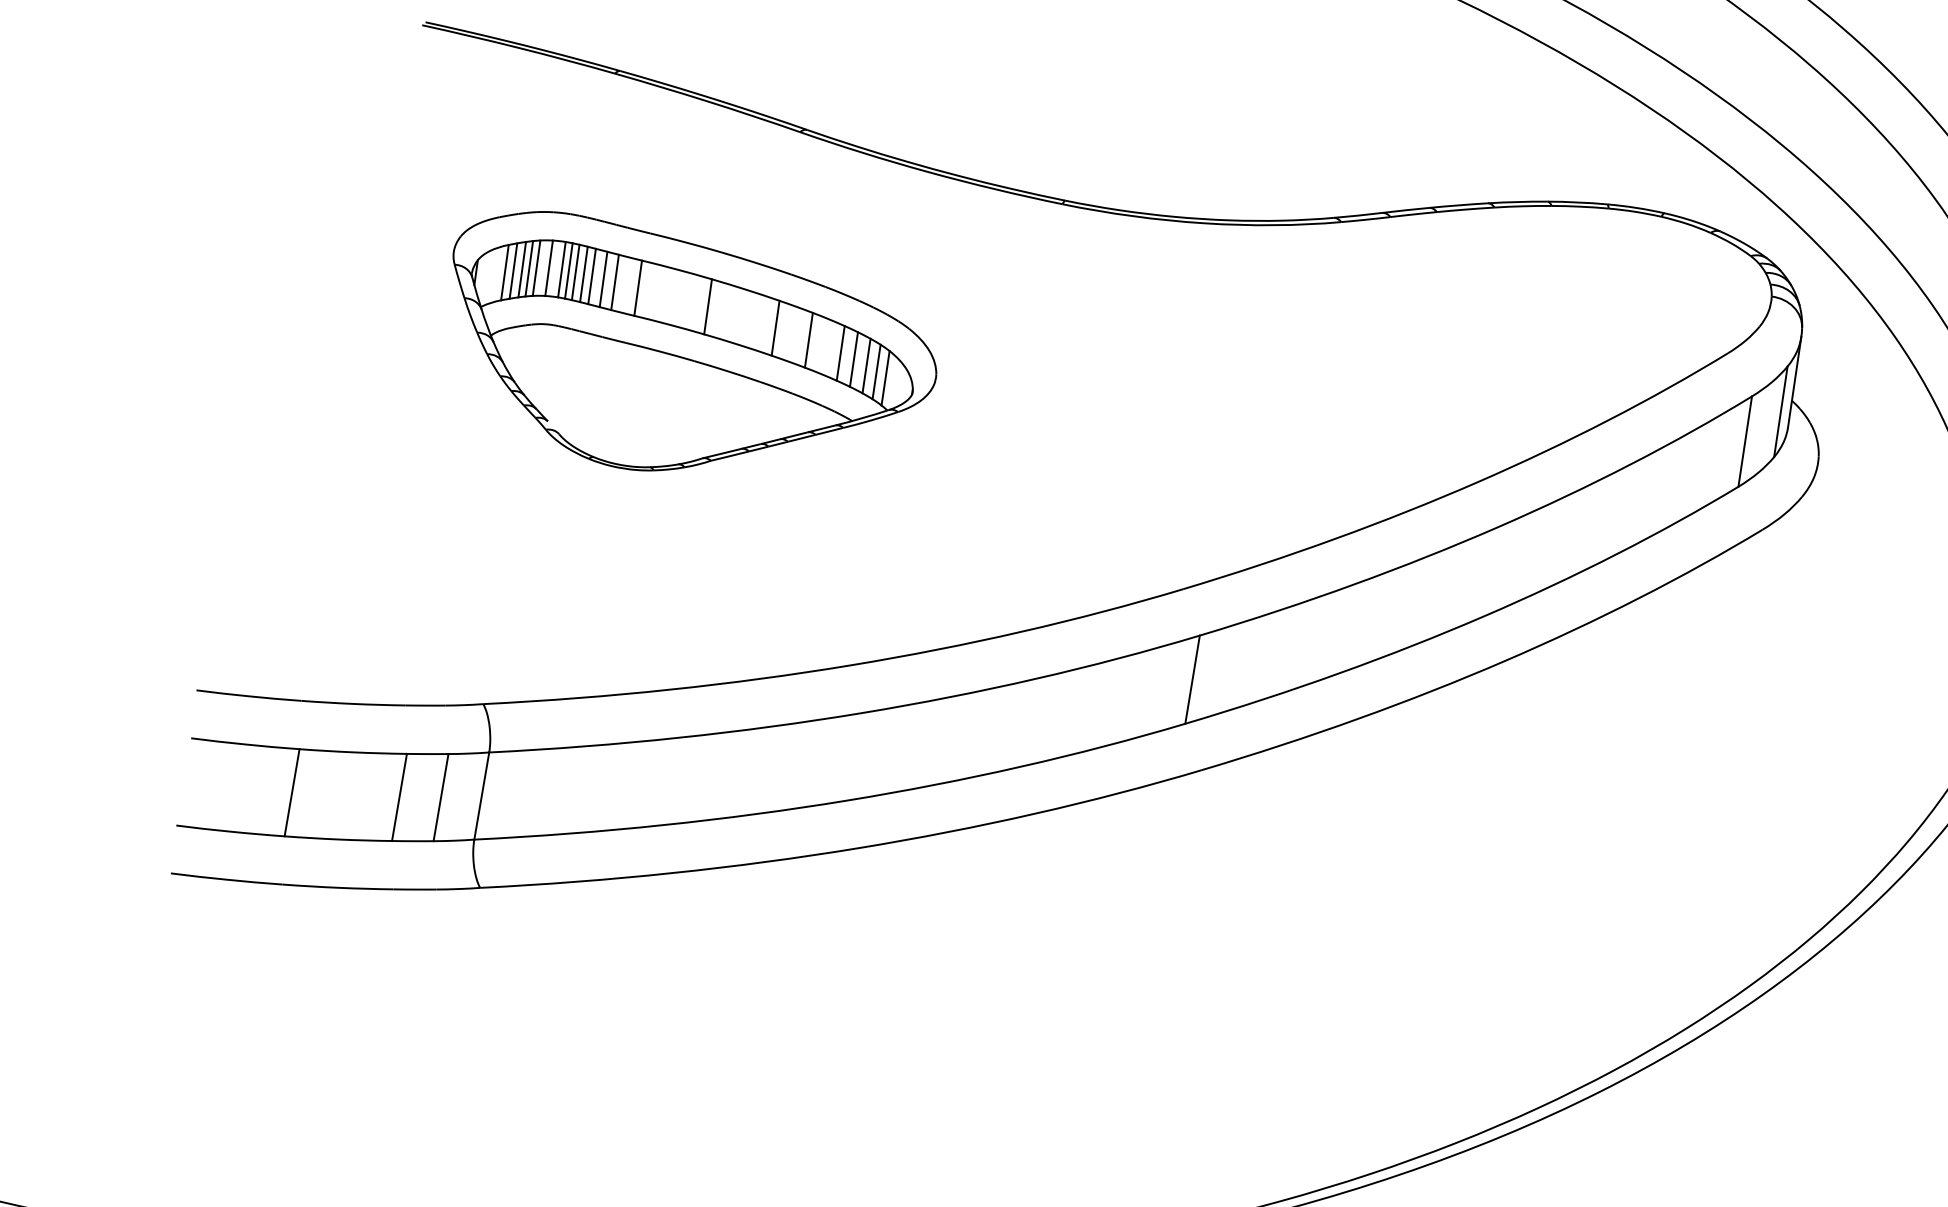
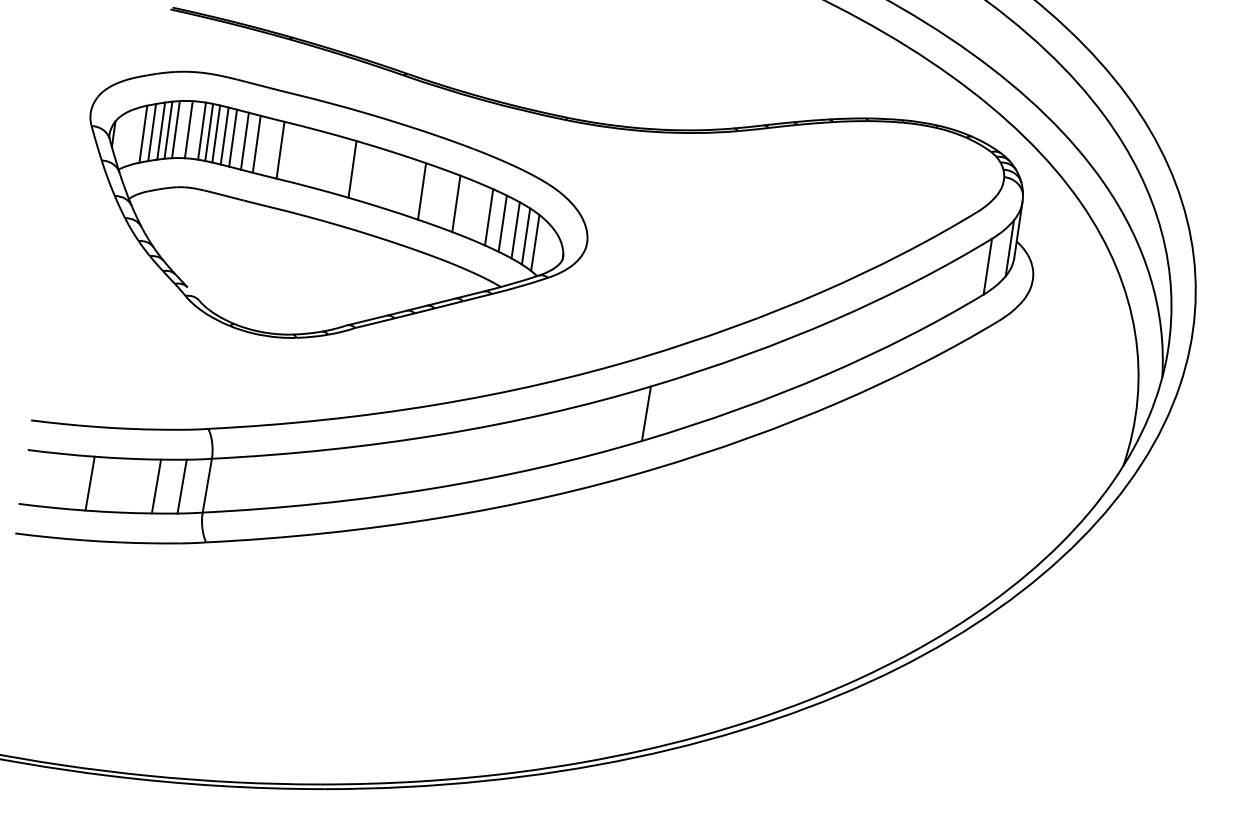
part: (694, 340) -> (338, 204), size x1.67

